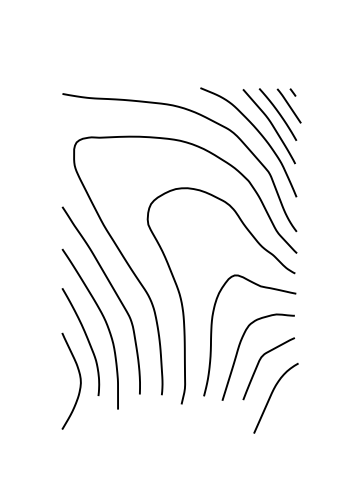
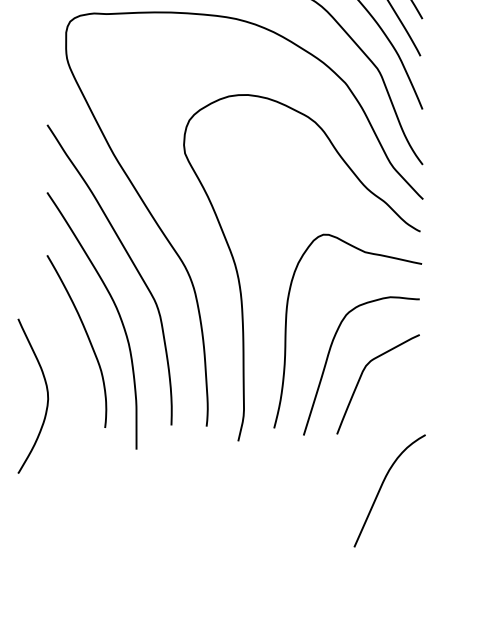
curve: (79, 380) -> (45, 395), moved
curve: (271, 396) -> (382, 487), moved

